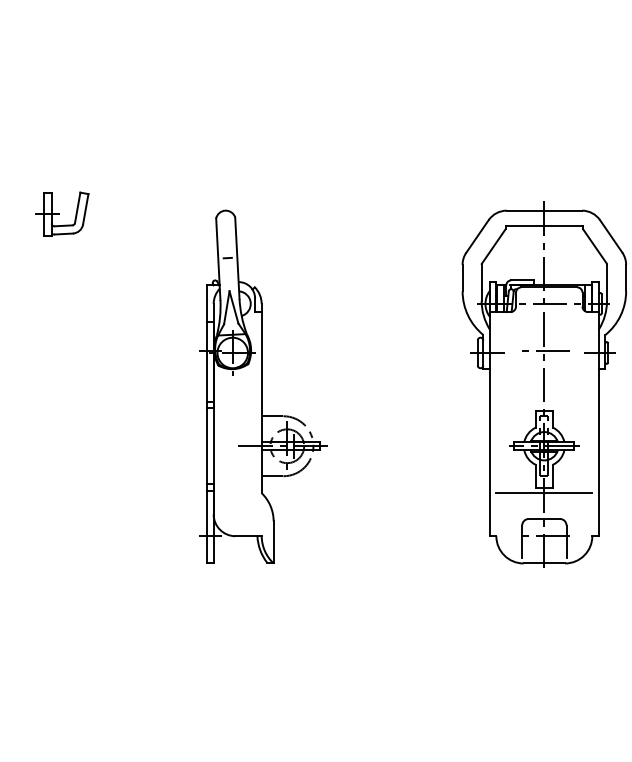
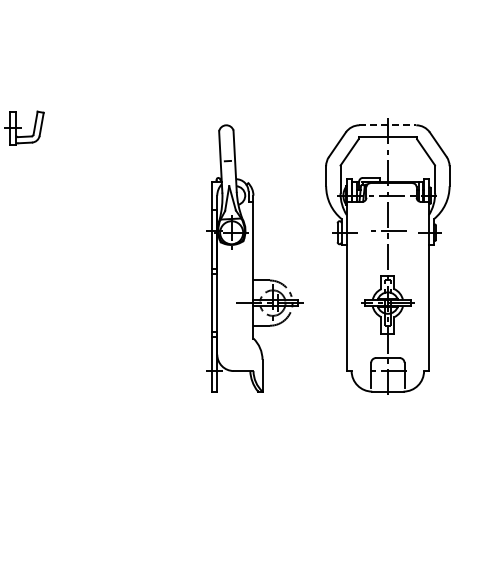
line: (545, 210) -> (388, 125), solid -> dashed
part: (263, 387) -> (254, 258), moved
line: (543, 493) -> (387, 338), removed

